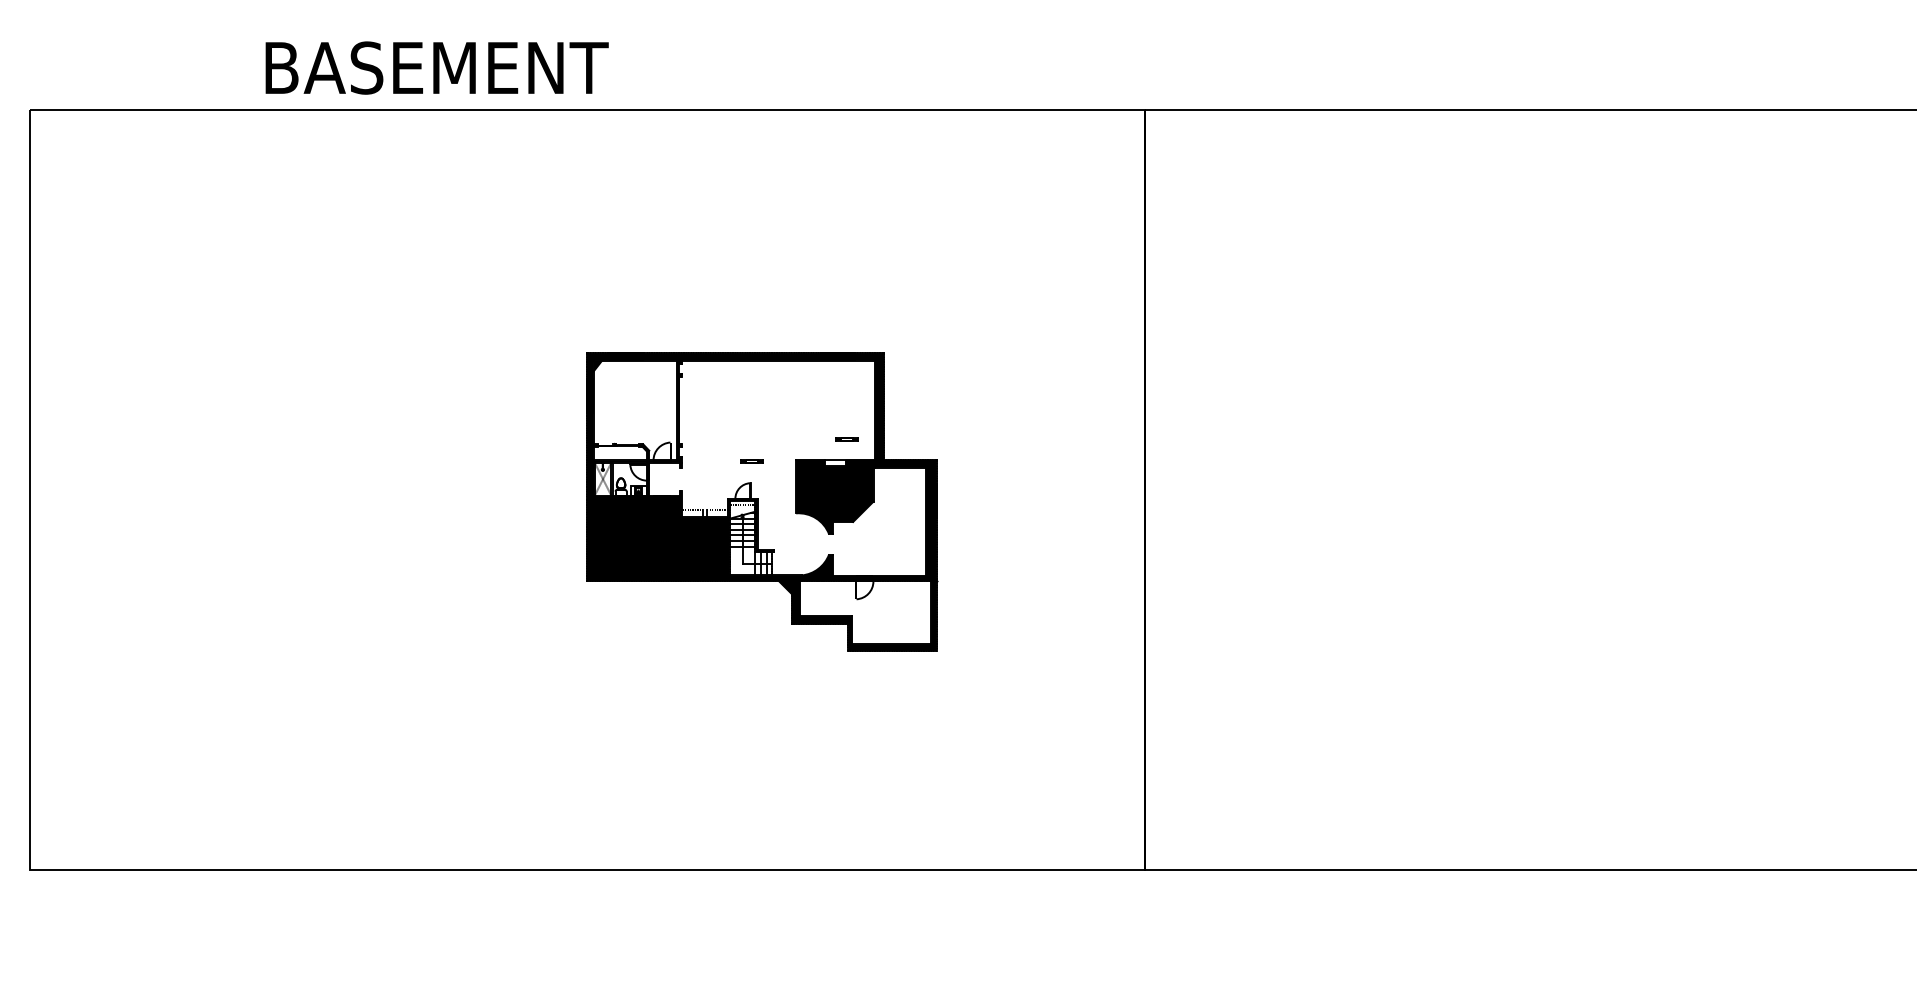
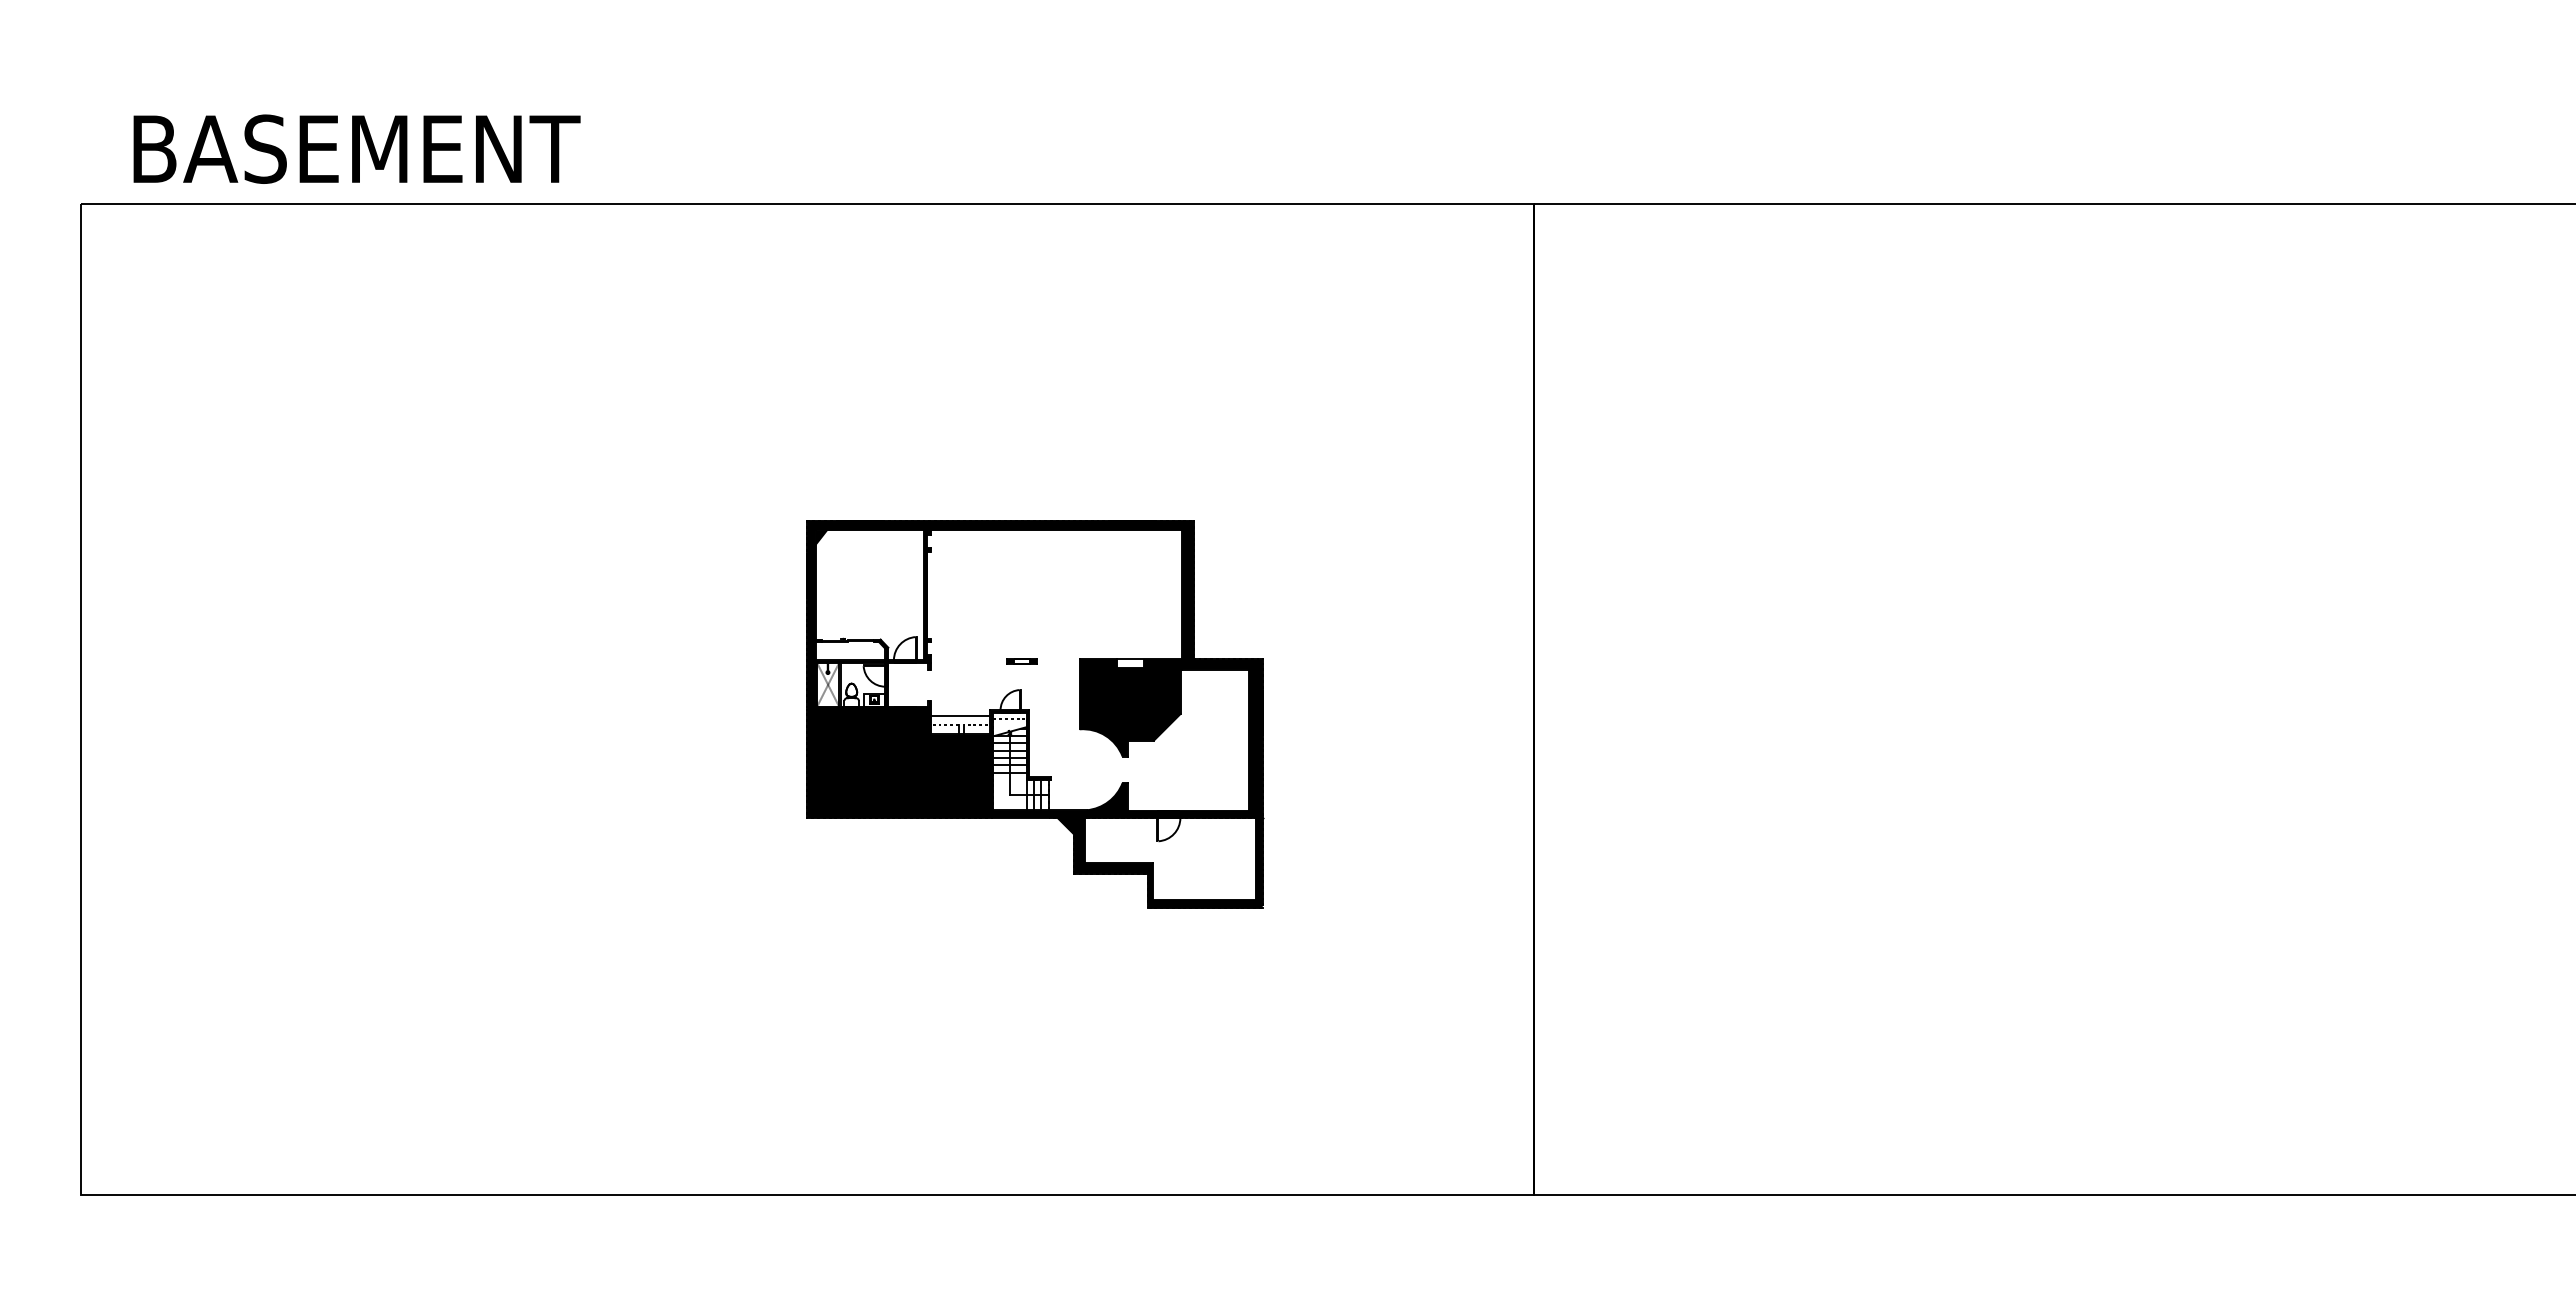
text: (436, 67) -> (356, 148), moved
part: (846, 439) -> (1145, 633), removed
line: (704, 502) -> (960, 715), added

